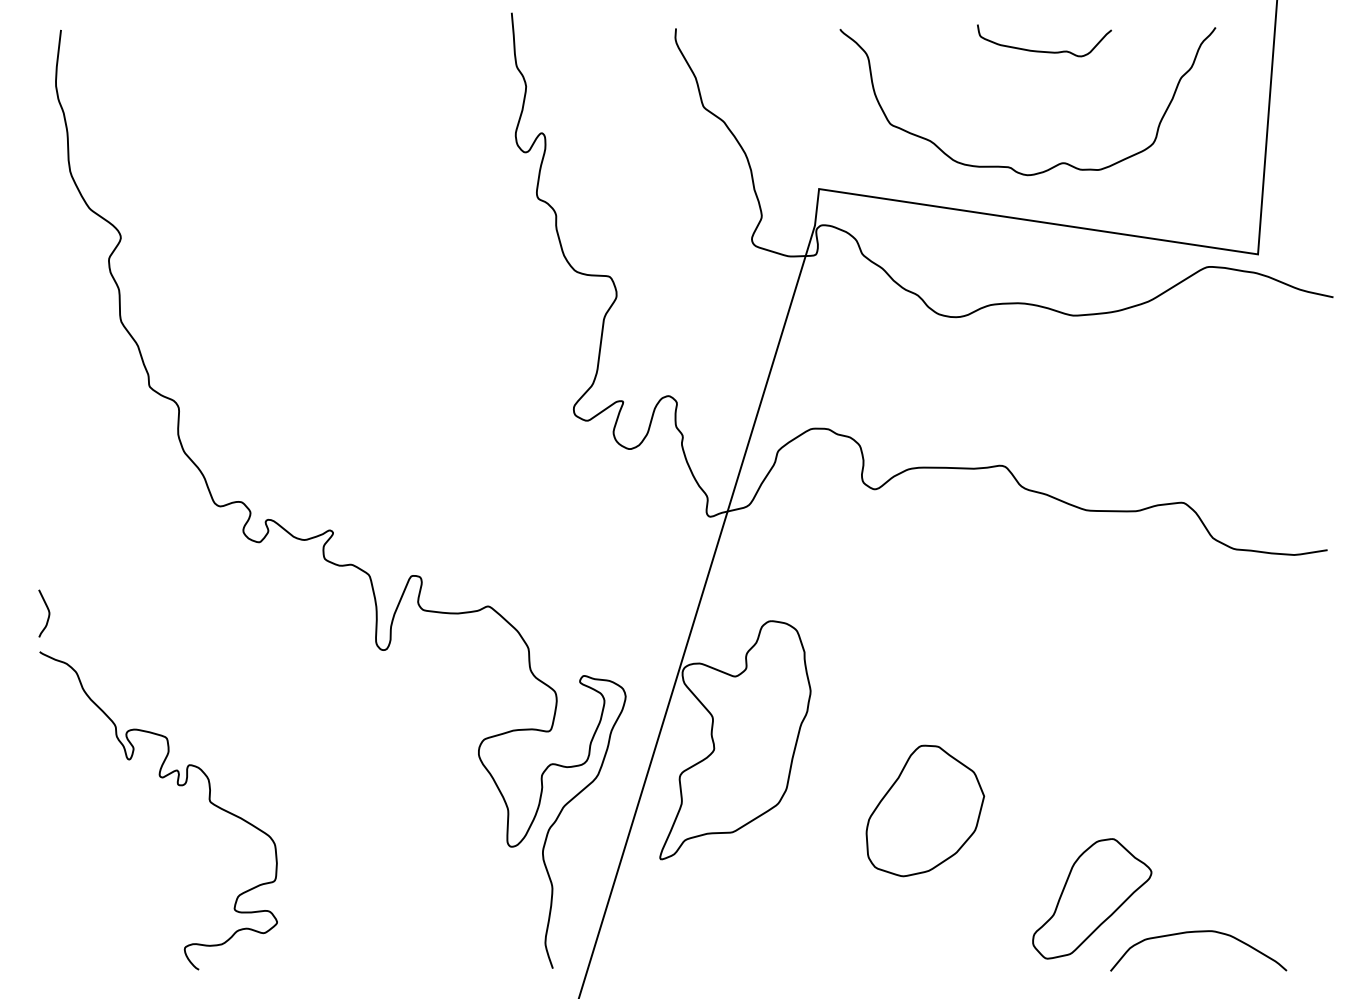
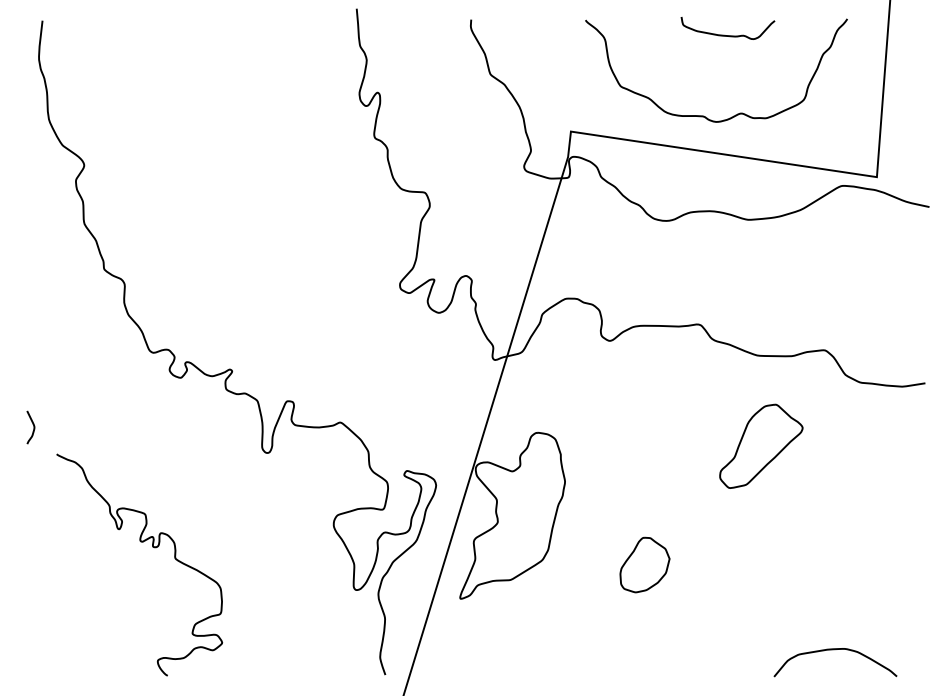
curve: (177, 785) -> (152, 547), moved
part: (924, 810) -> (644, 564), size x0.6
part: (1092, 897) -> (761, 445), moved

